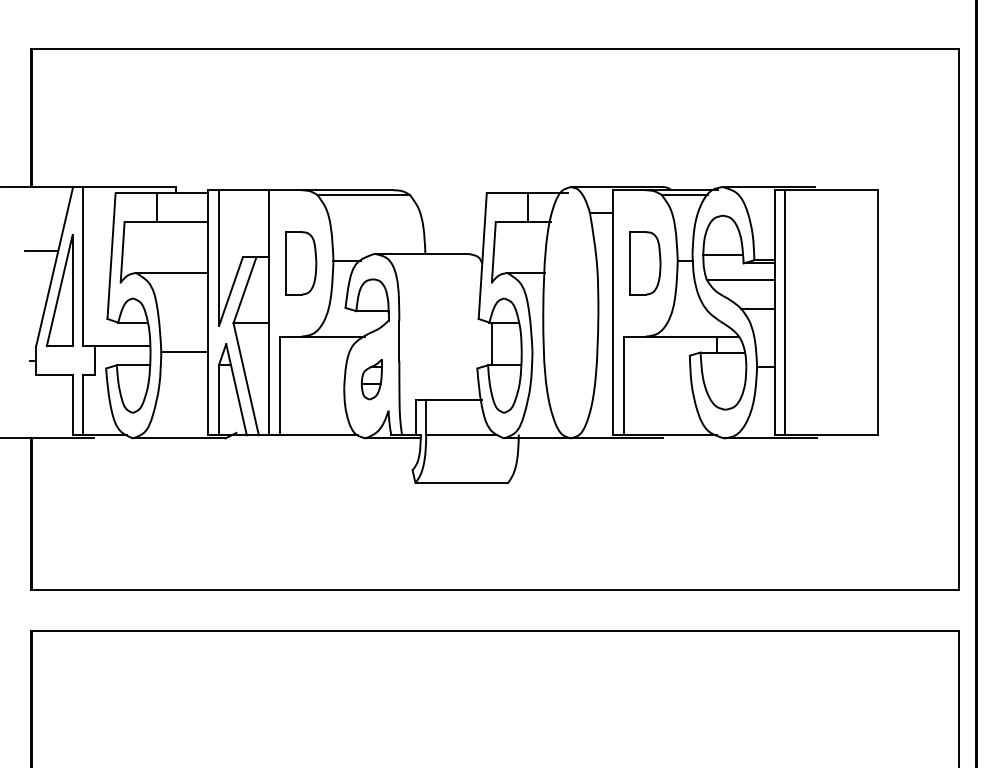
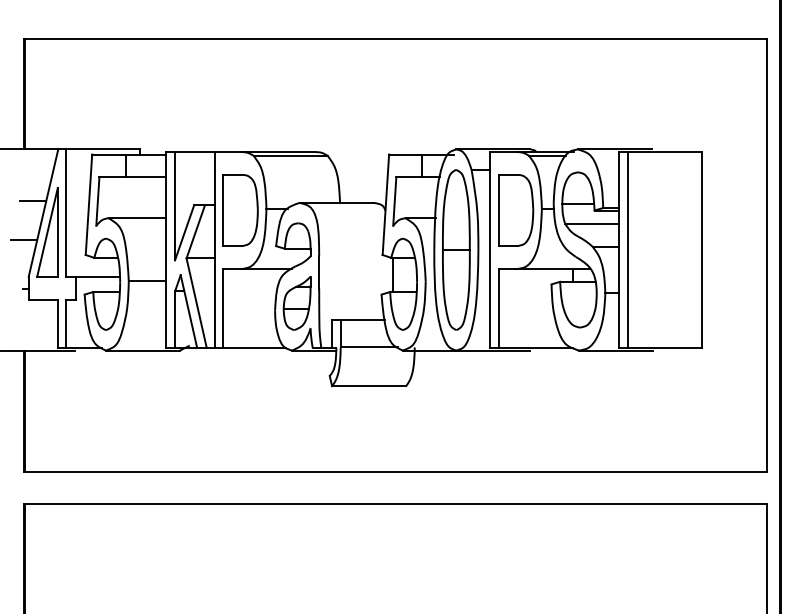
part: (301, 263) -> (240, 210), size x1.43
part: (645, 263) -> (516, 210), size x1.43
line: (29, 300) -> (23, 240), added
part: (570, 312) -> (456, 249), added
part: (371, 379) -> (296, 303), size x1.67

